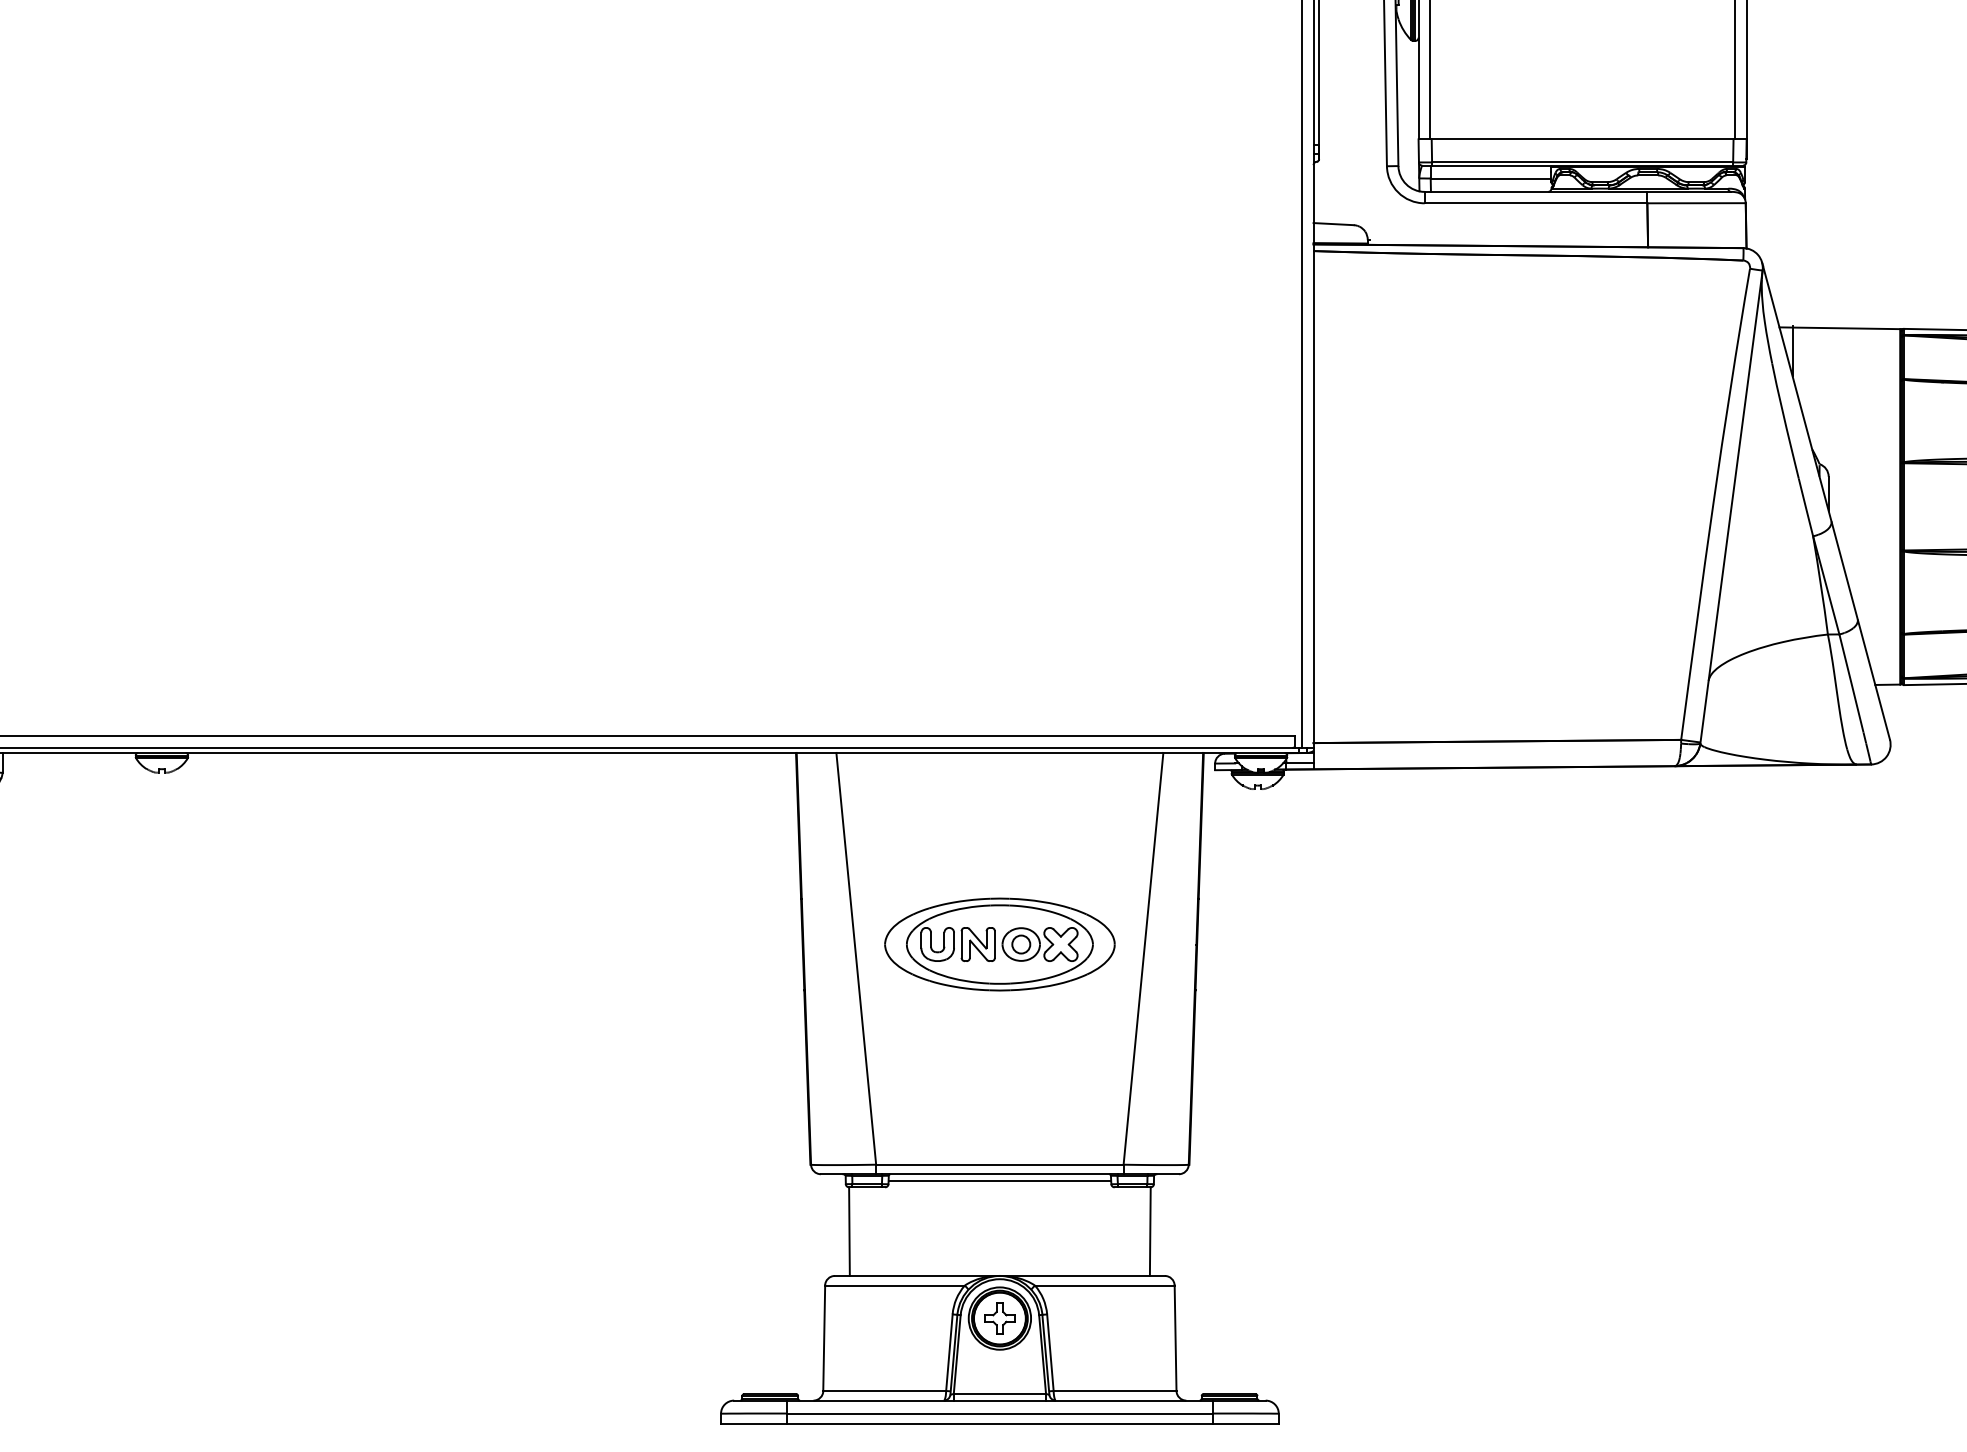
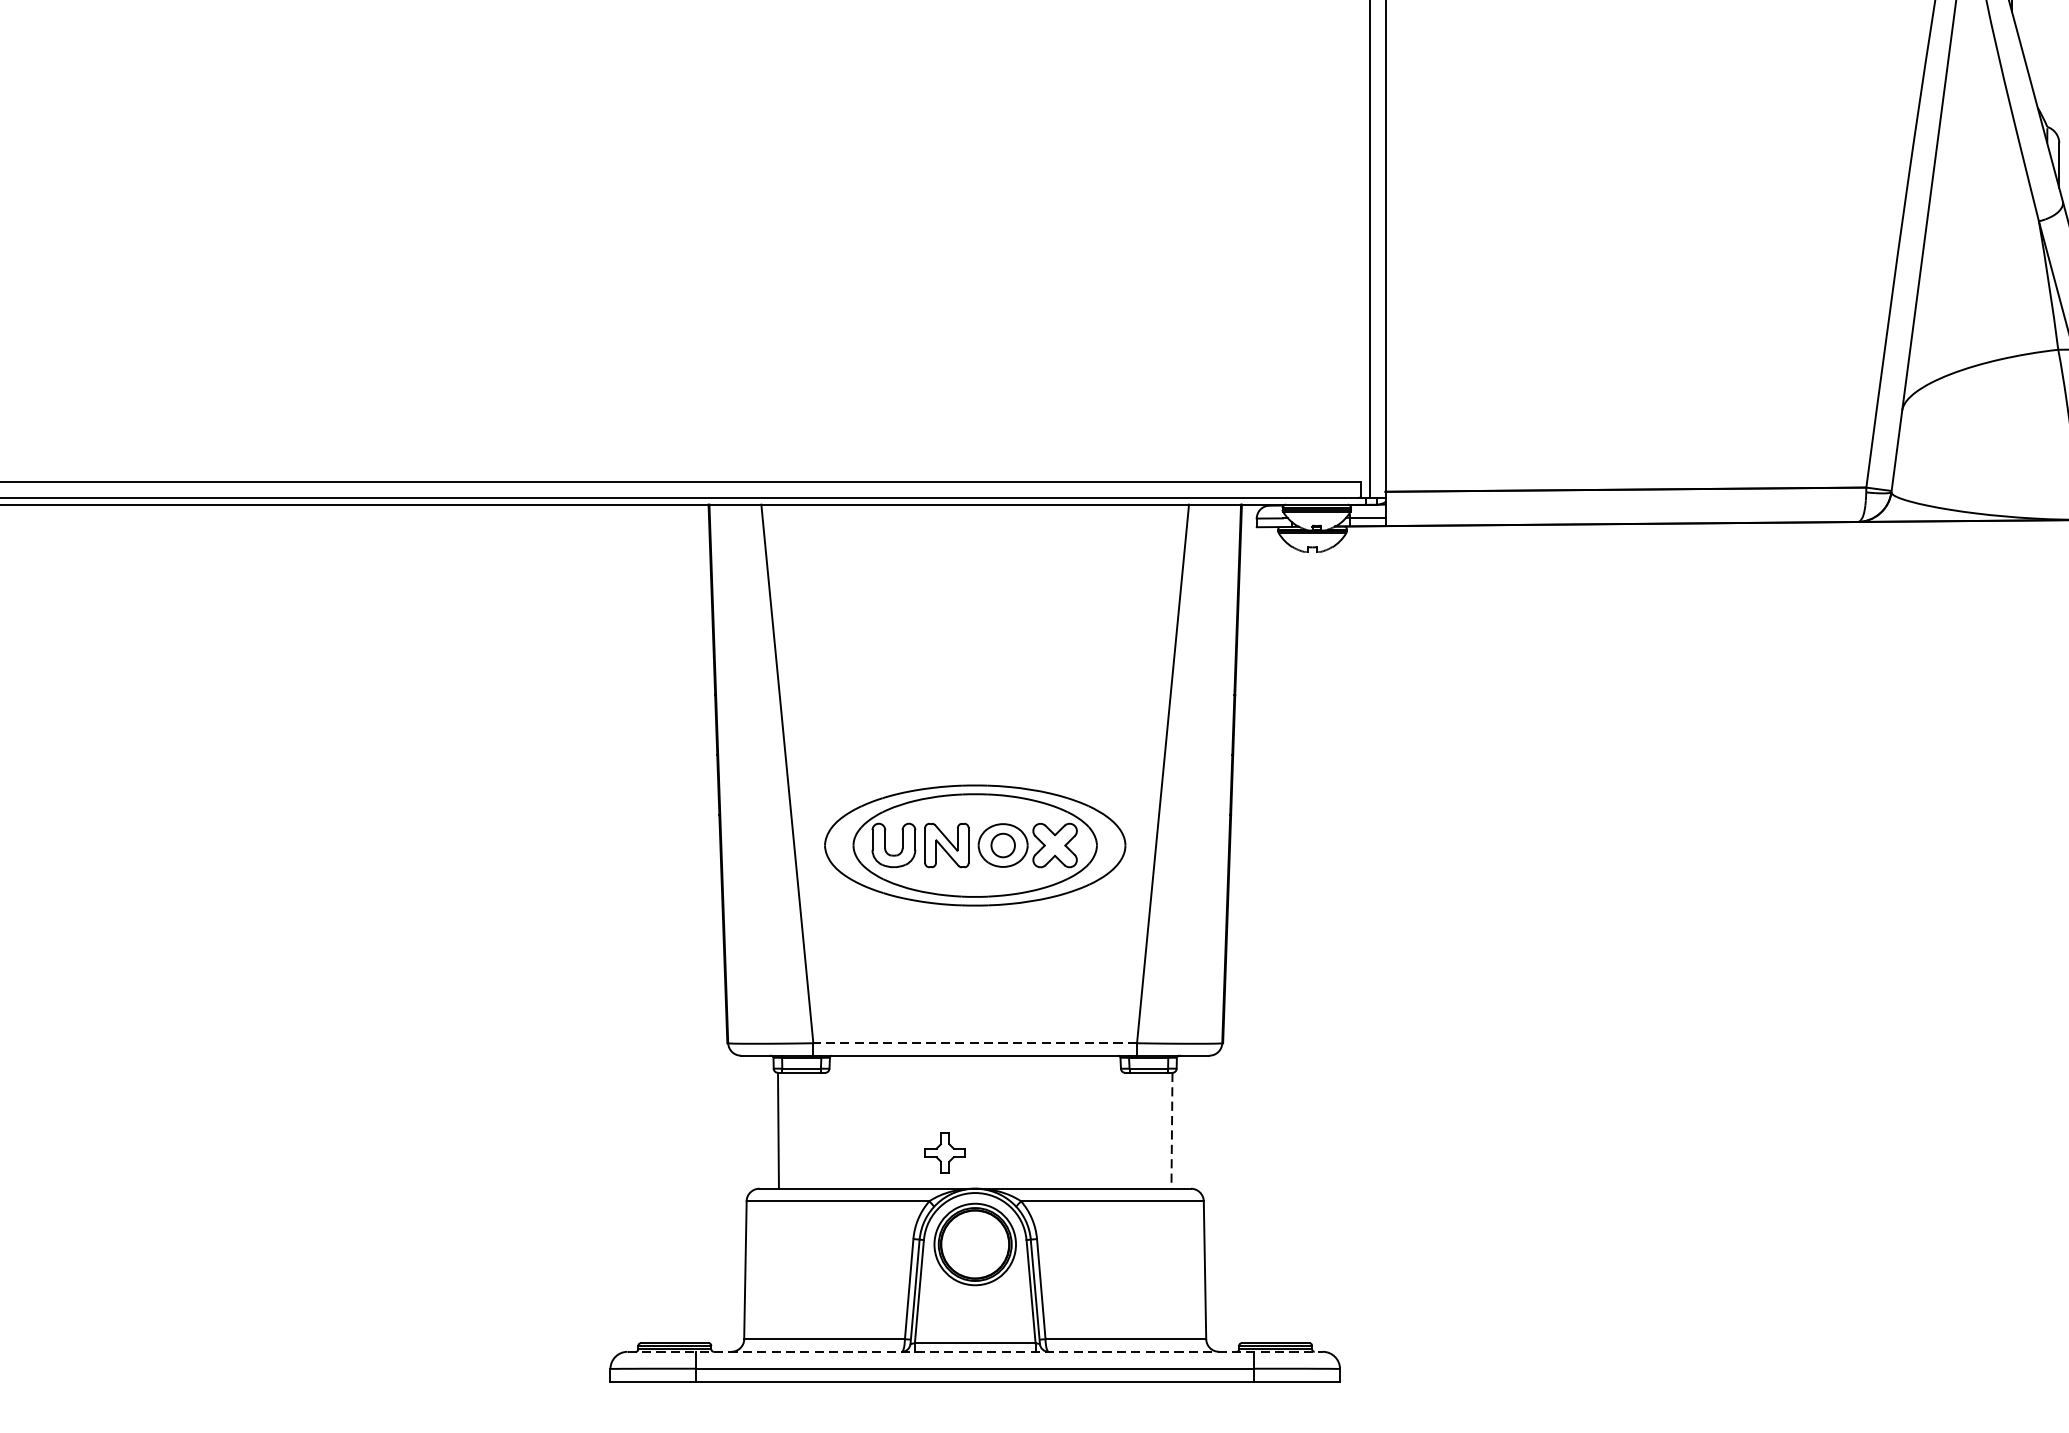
part: (999, 944) -> (974, 845), moved
line: (999, 1164) -> (974, 1042), solid -> dashed
line: (999, 1180) -> (974, 1063), removed
line: (1150, 1232) -> (1172, 1131), solid -> dashed
part: (999, 1318) -> (944, 1152), moved
line: (999, 1400) -> (974, 1351), solid -> dashed

